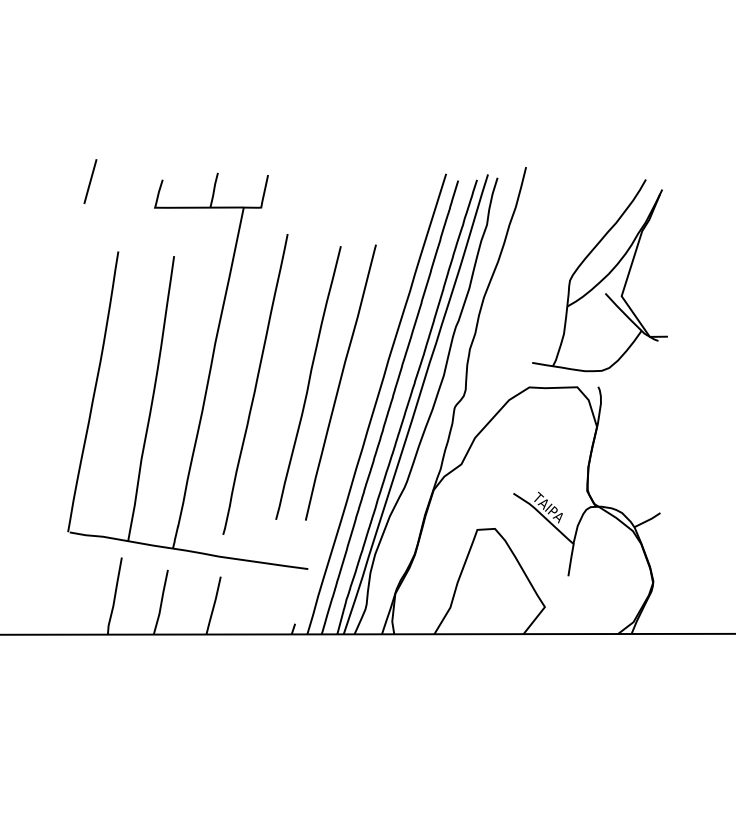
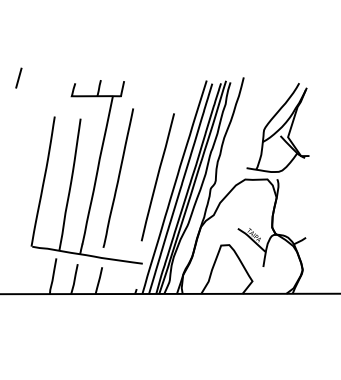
line: (89, 180) -> (18, 77), moved
line: (307, 383) -> (142, 177), removed

